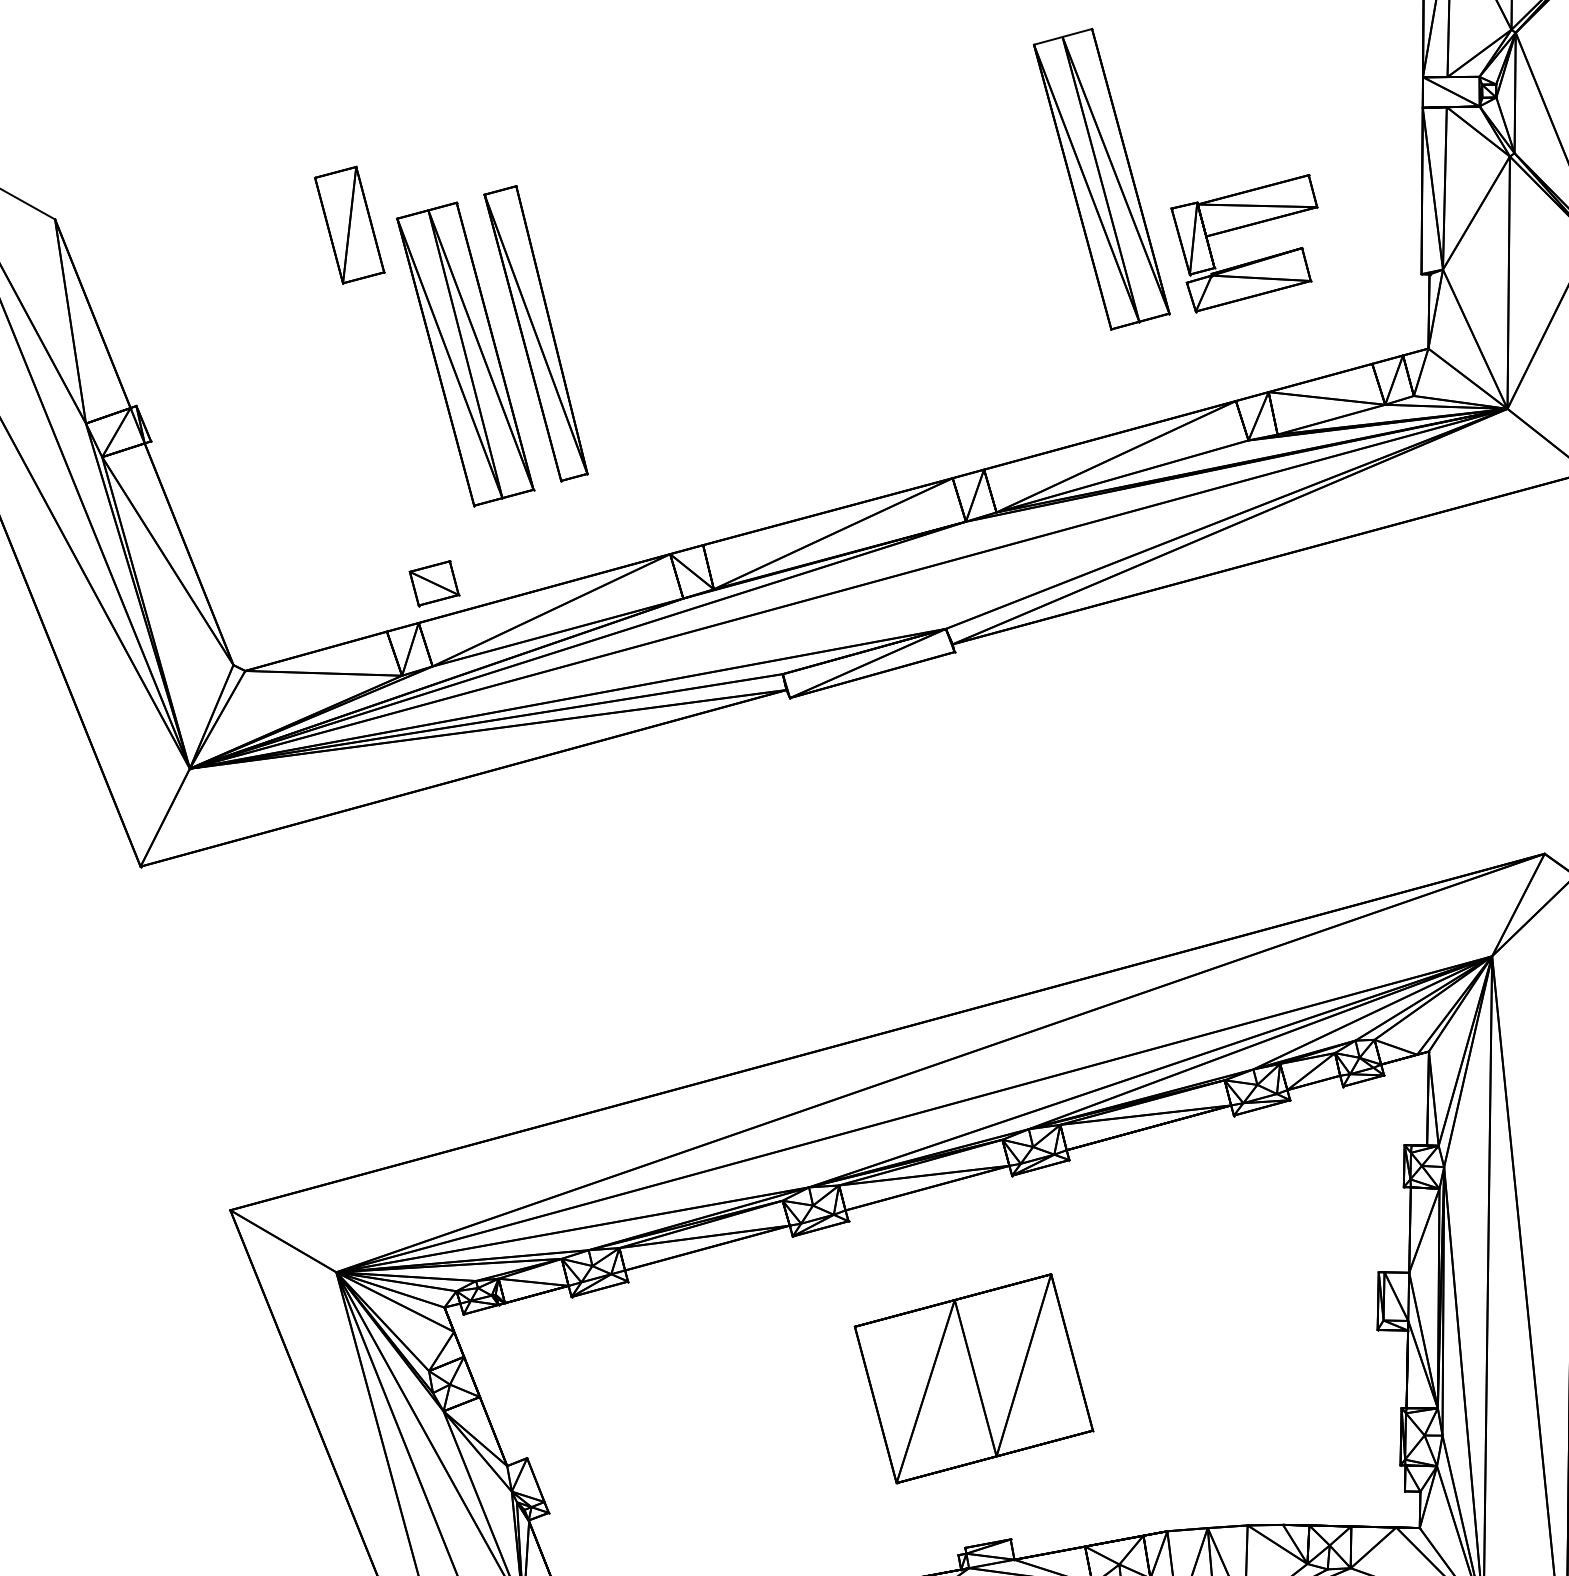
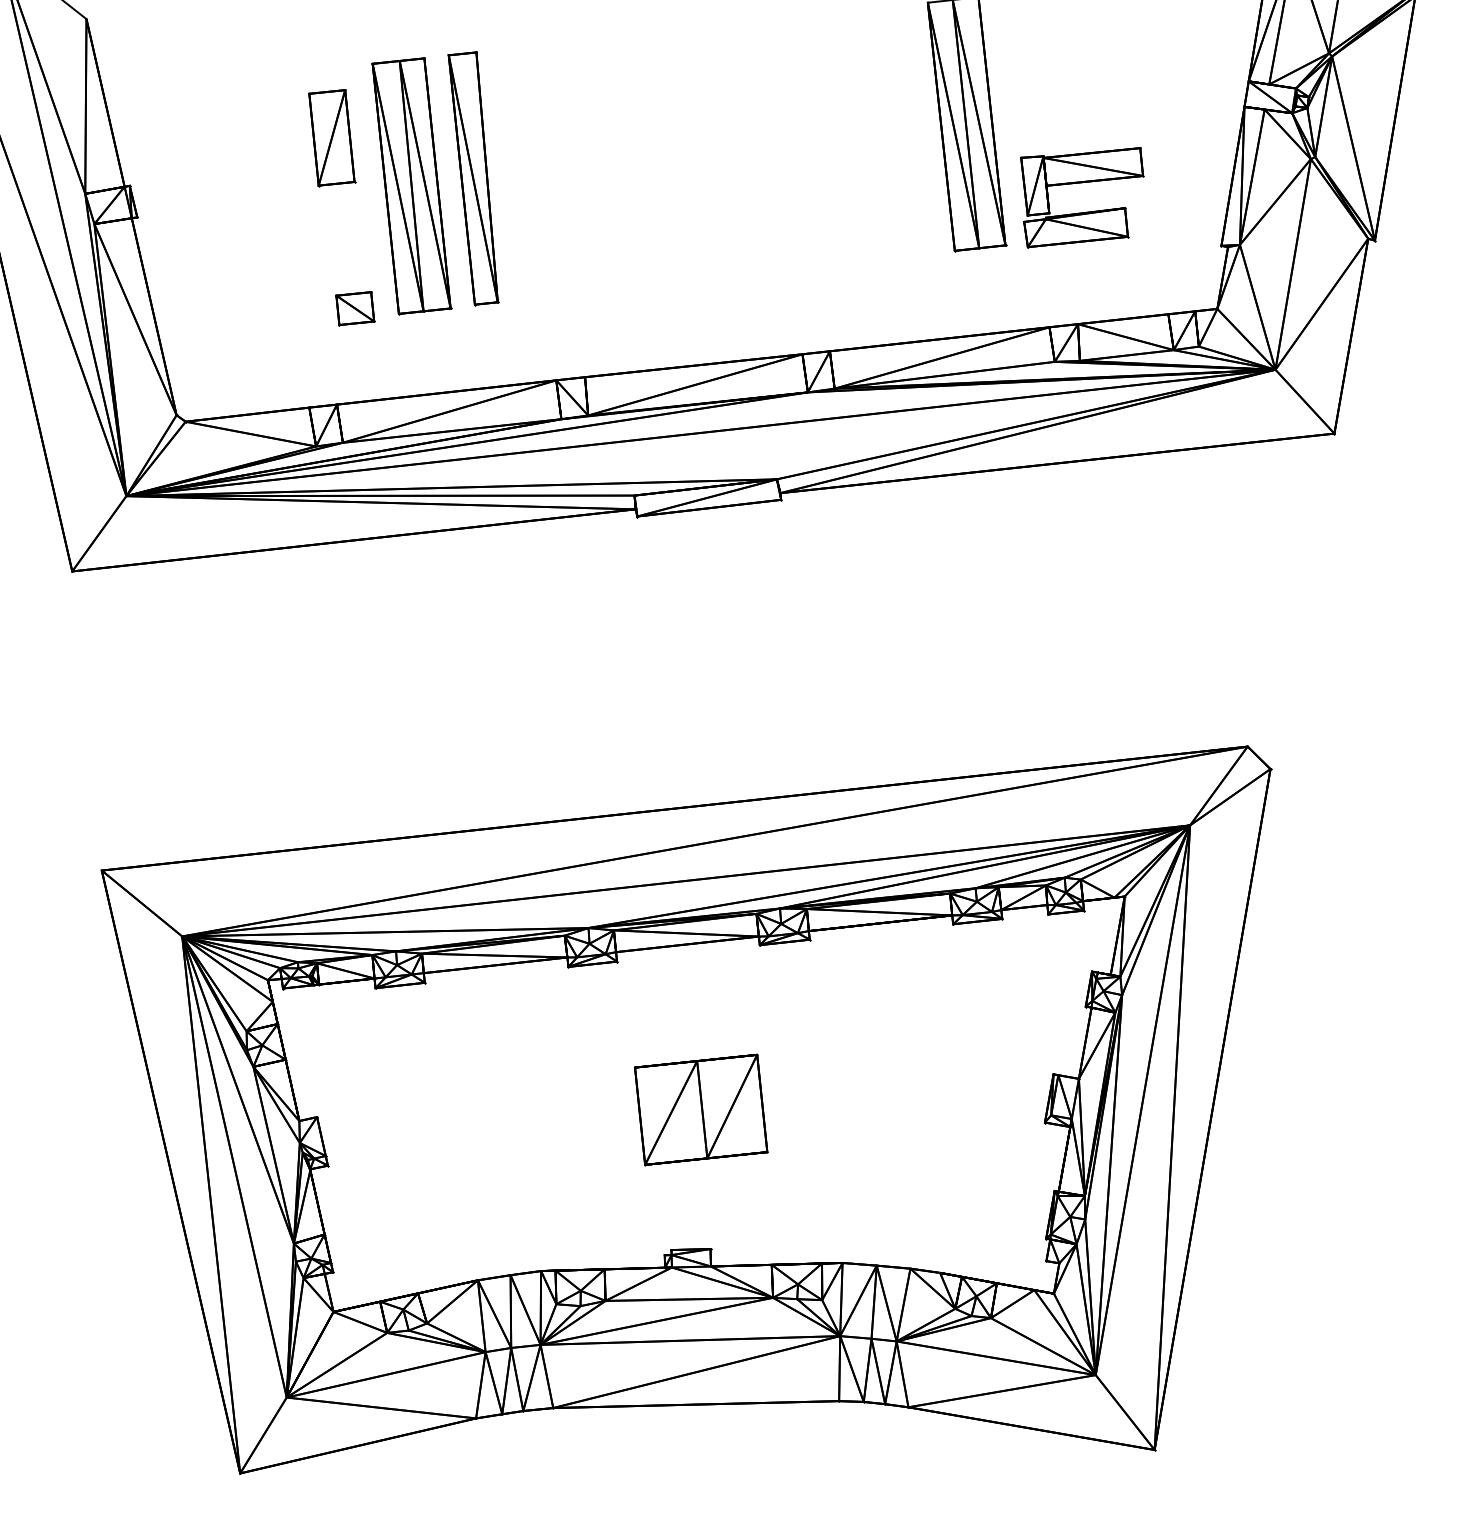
part: (350, 225) -> (332, 138), moved
part: (434, 583) -> (355, 308), moved
part: (974, 1378) -> (701, 1109), size x0.71

